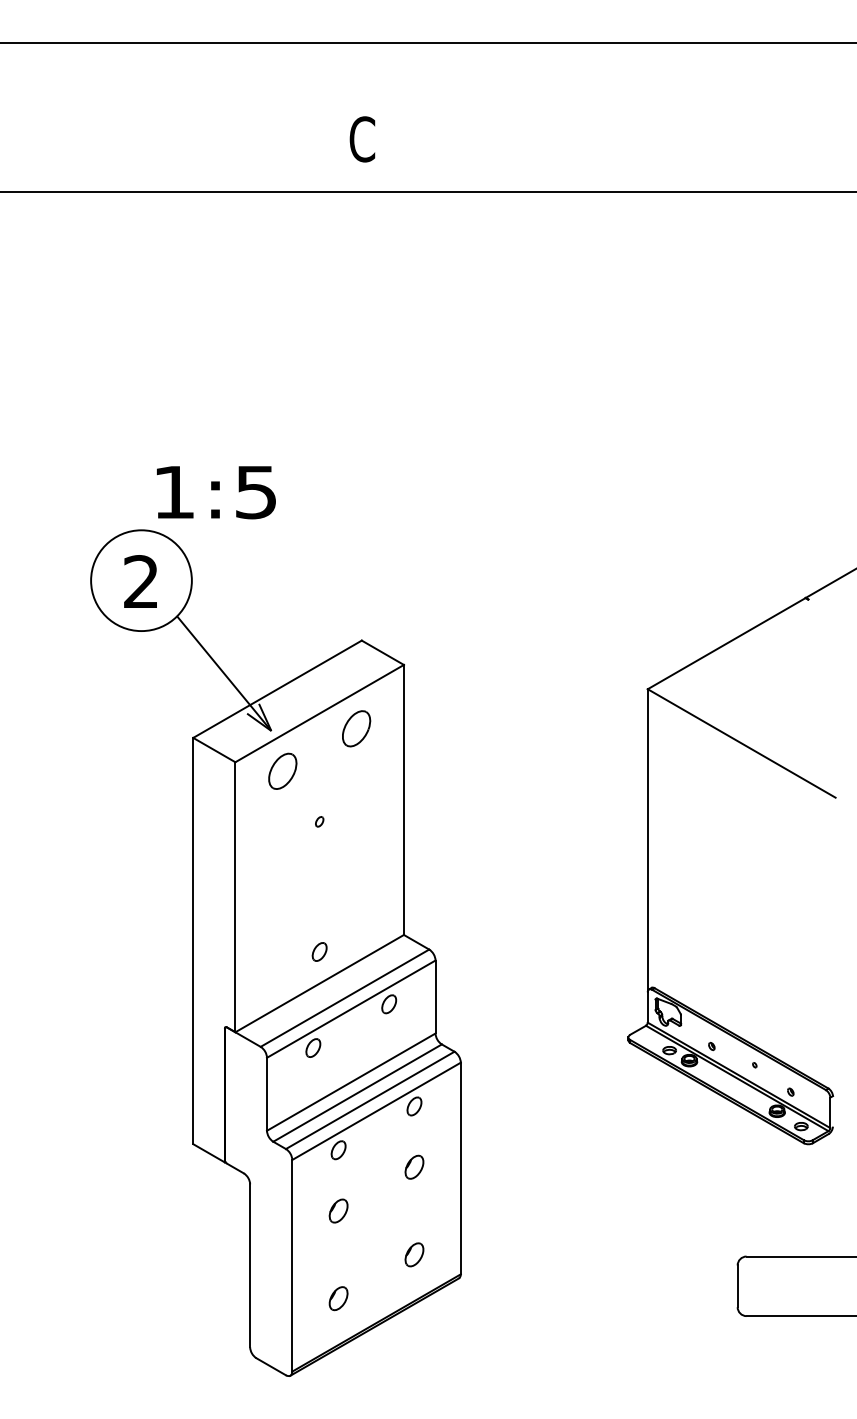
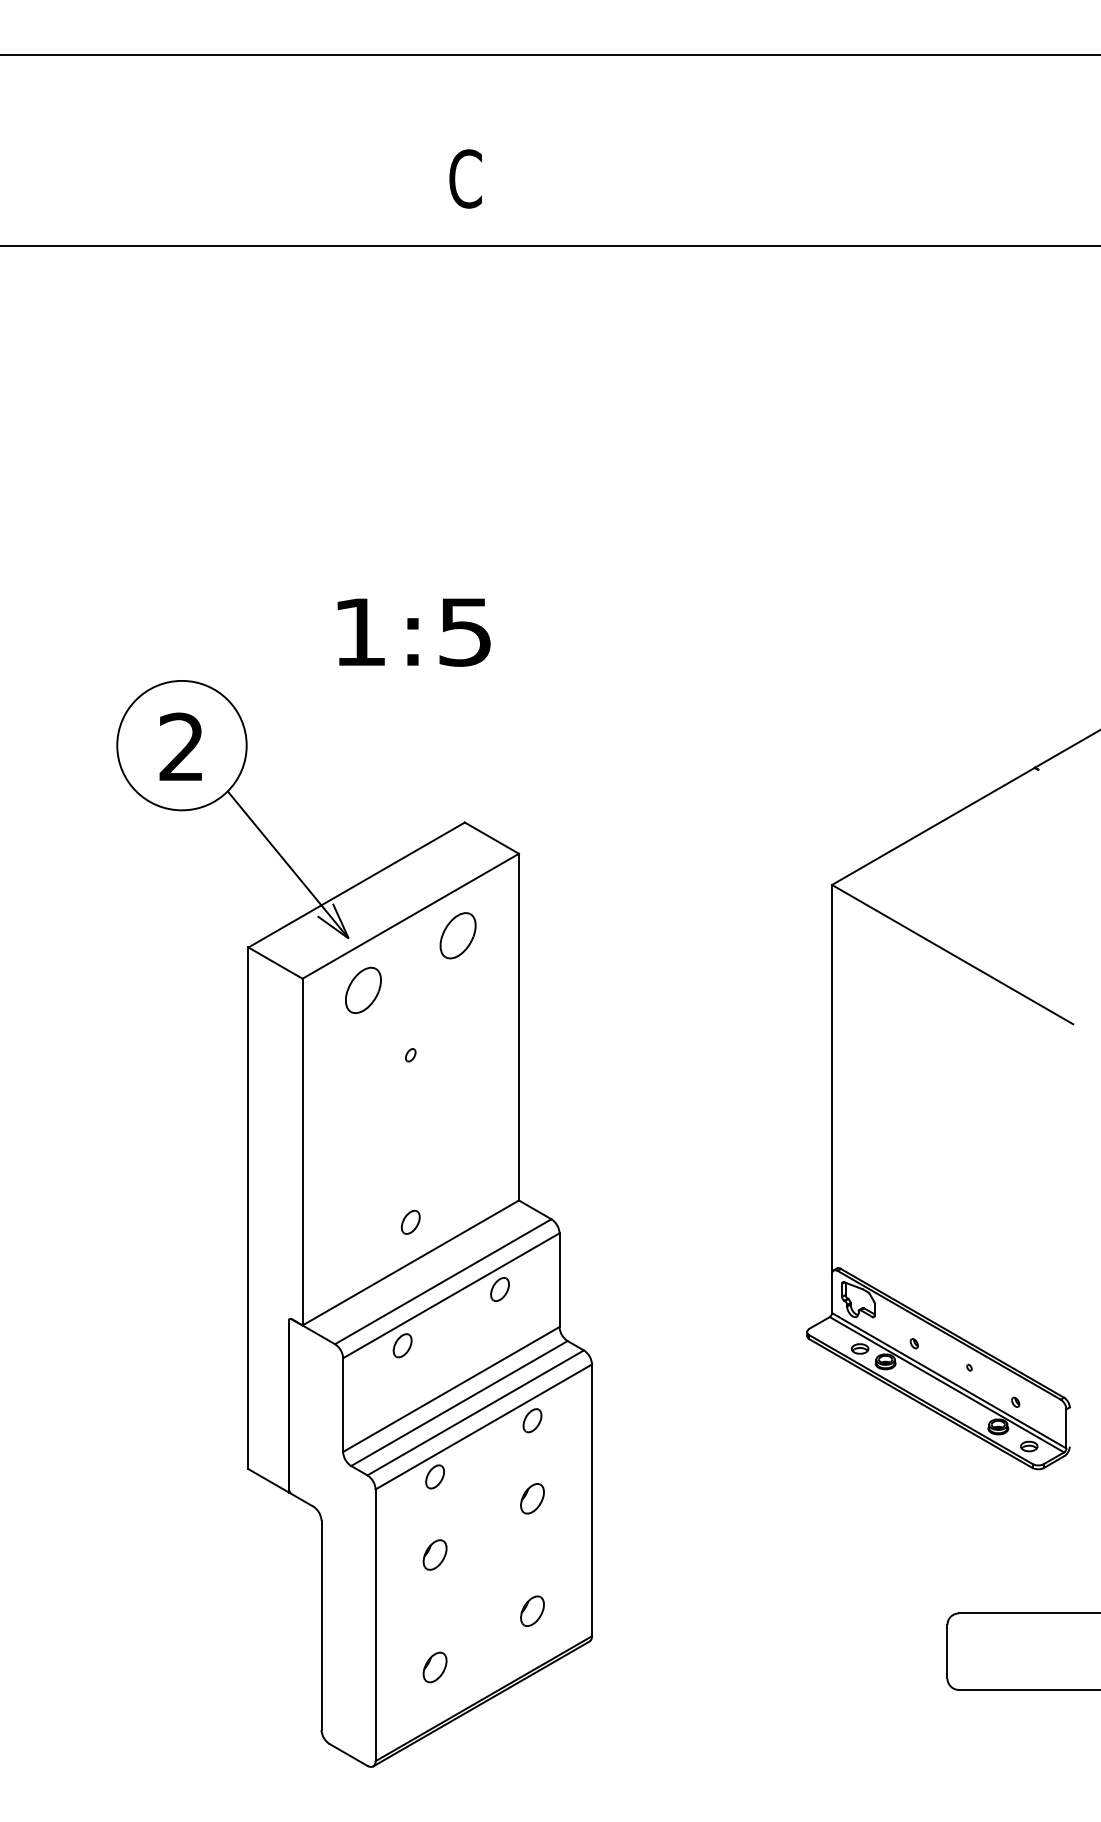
text: (215, 492) -> (413, 632), moved

